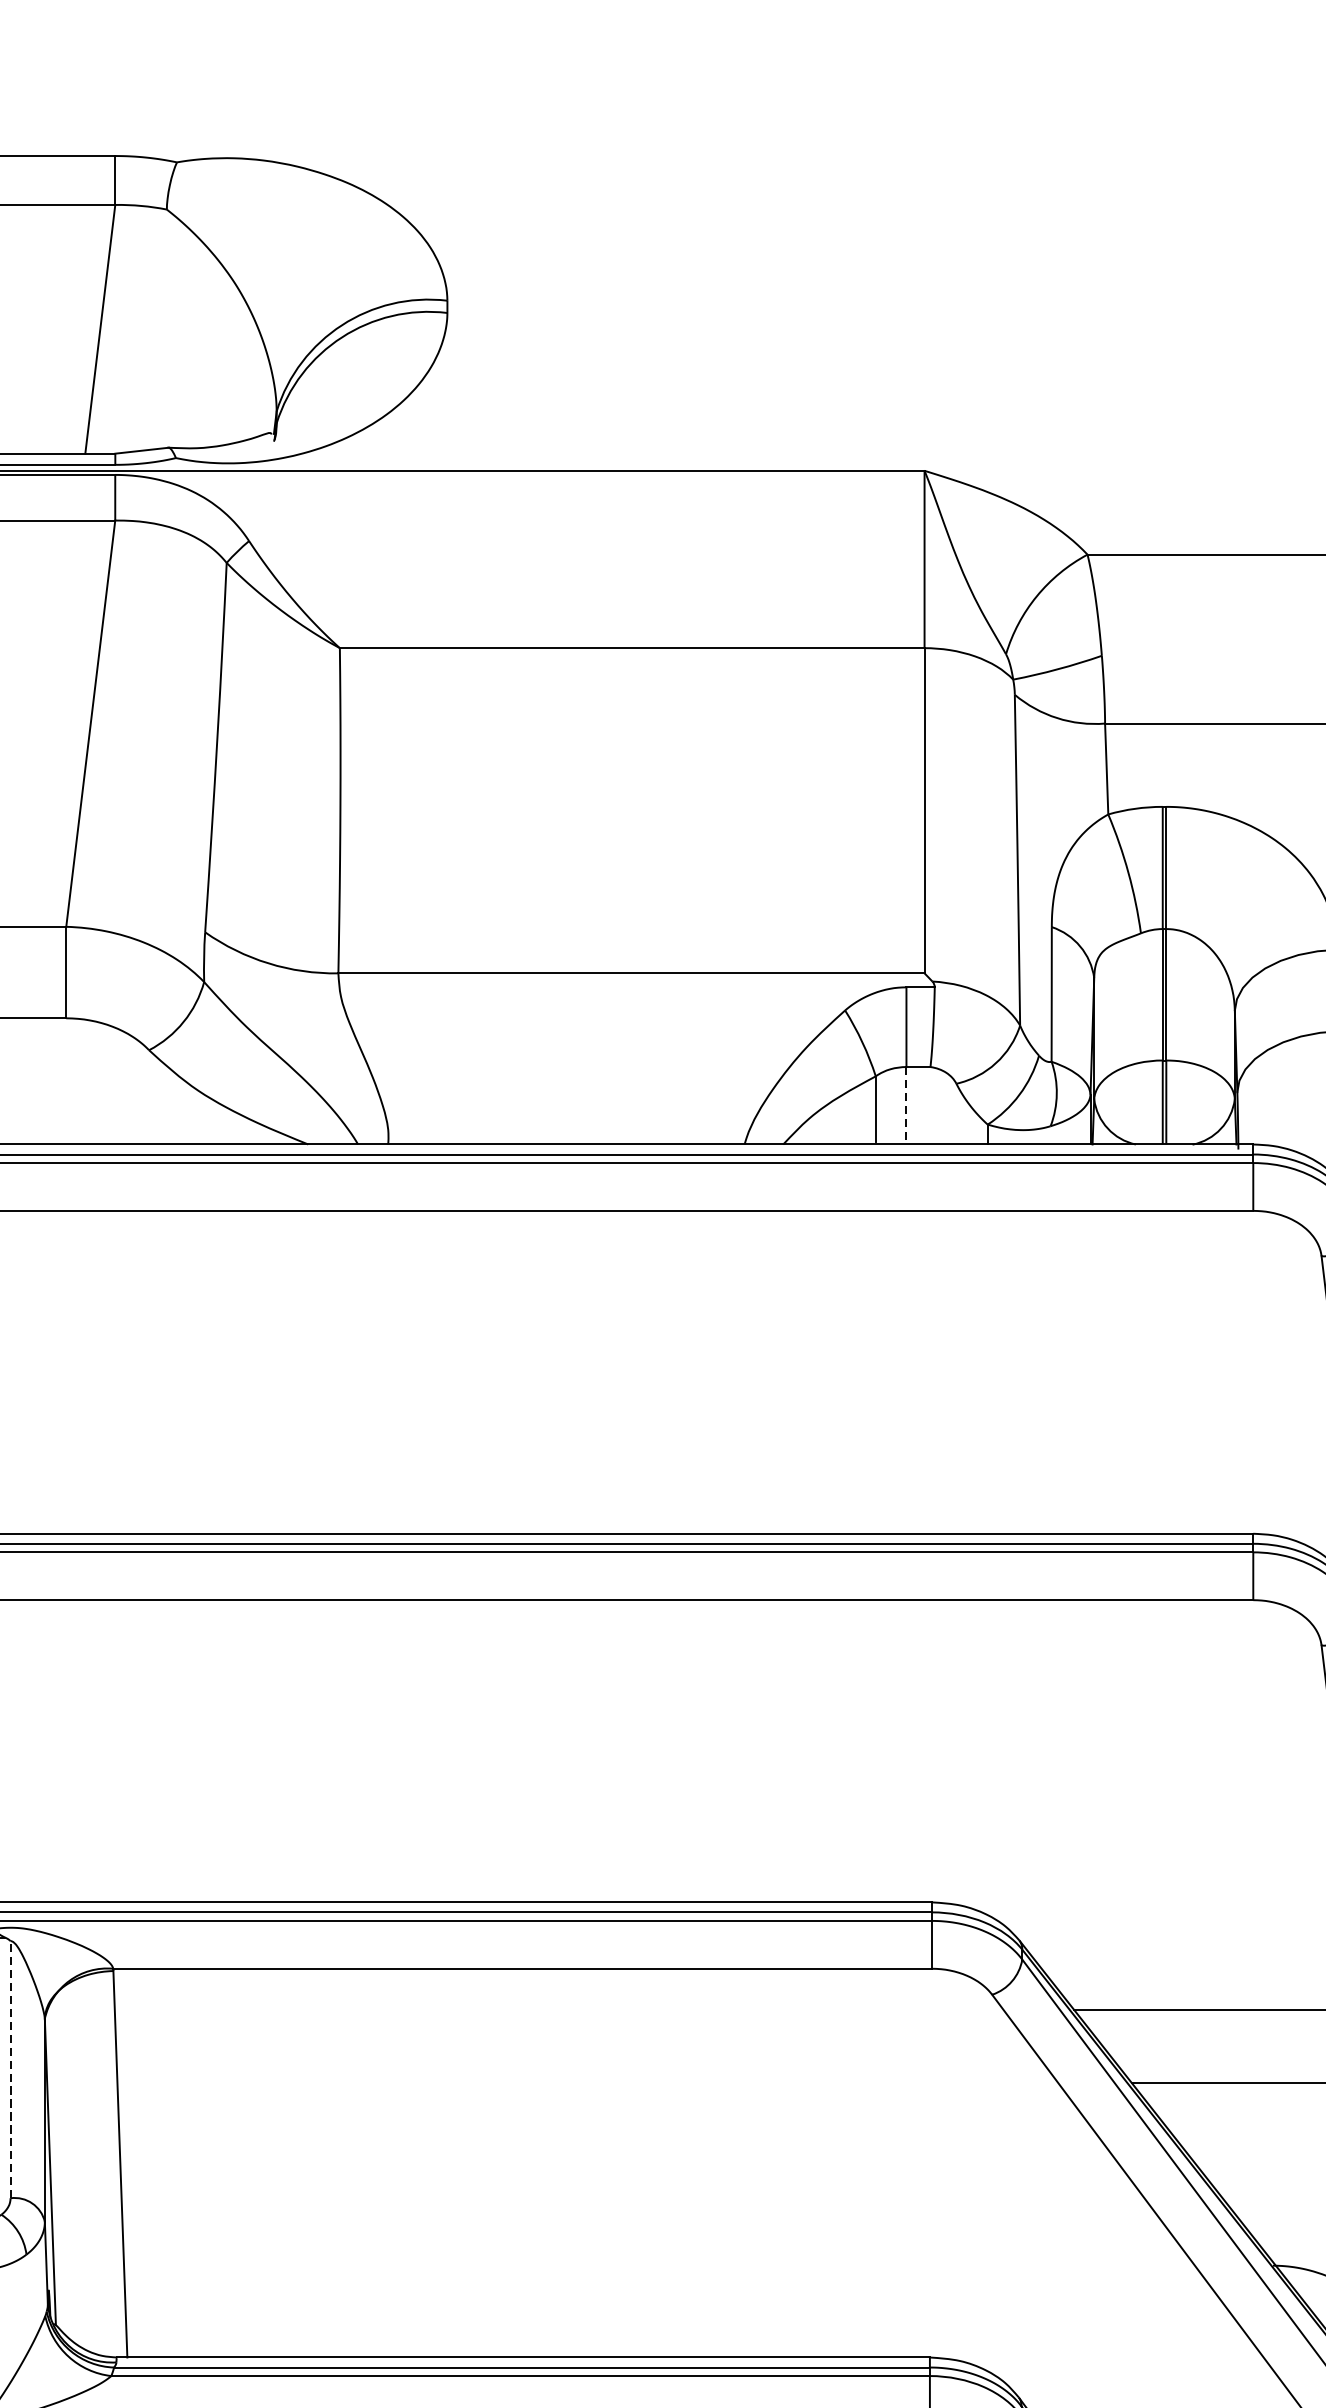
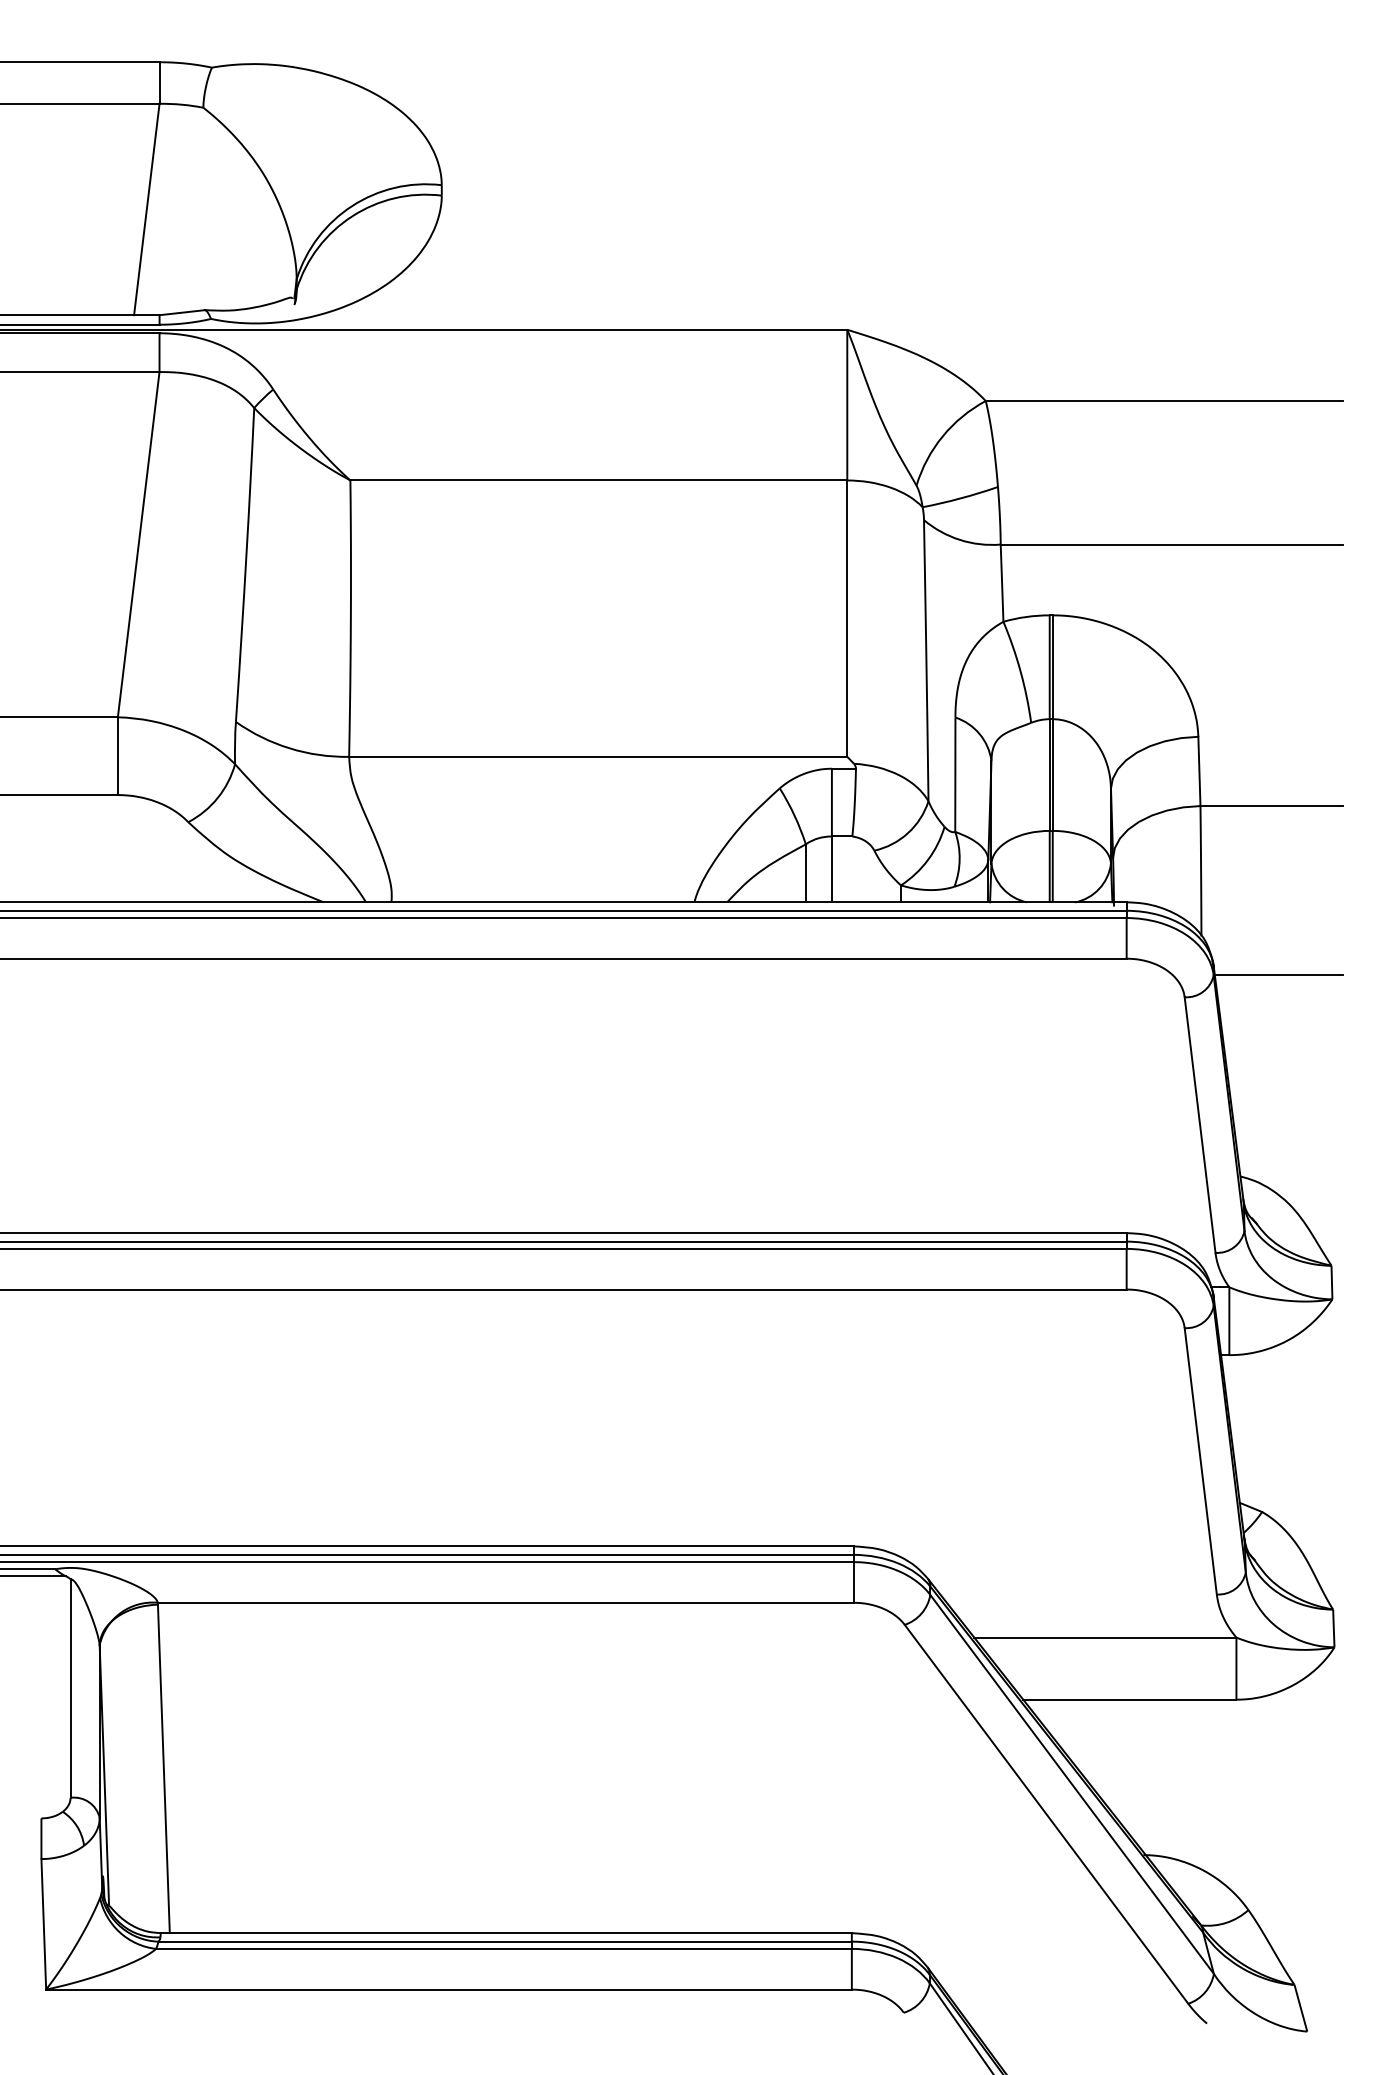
line: (905, 1104) -> (831, 868), dashed -> solid
line: (10, 2069) -> (70, 1688), dashed -> solid

